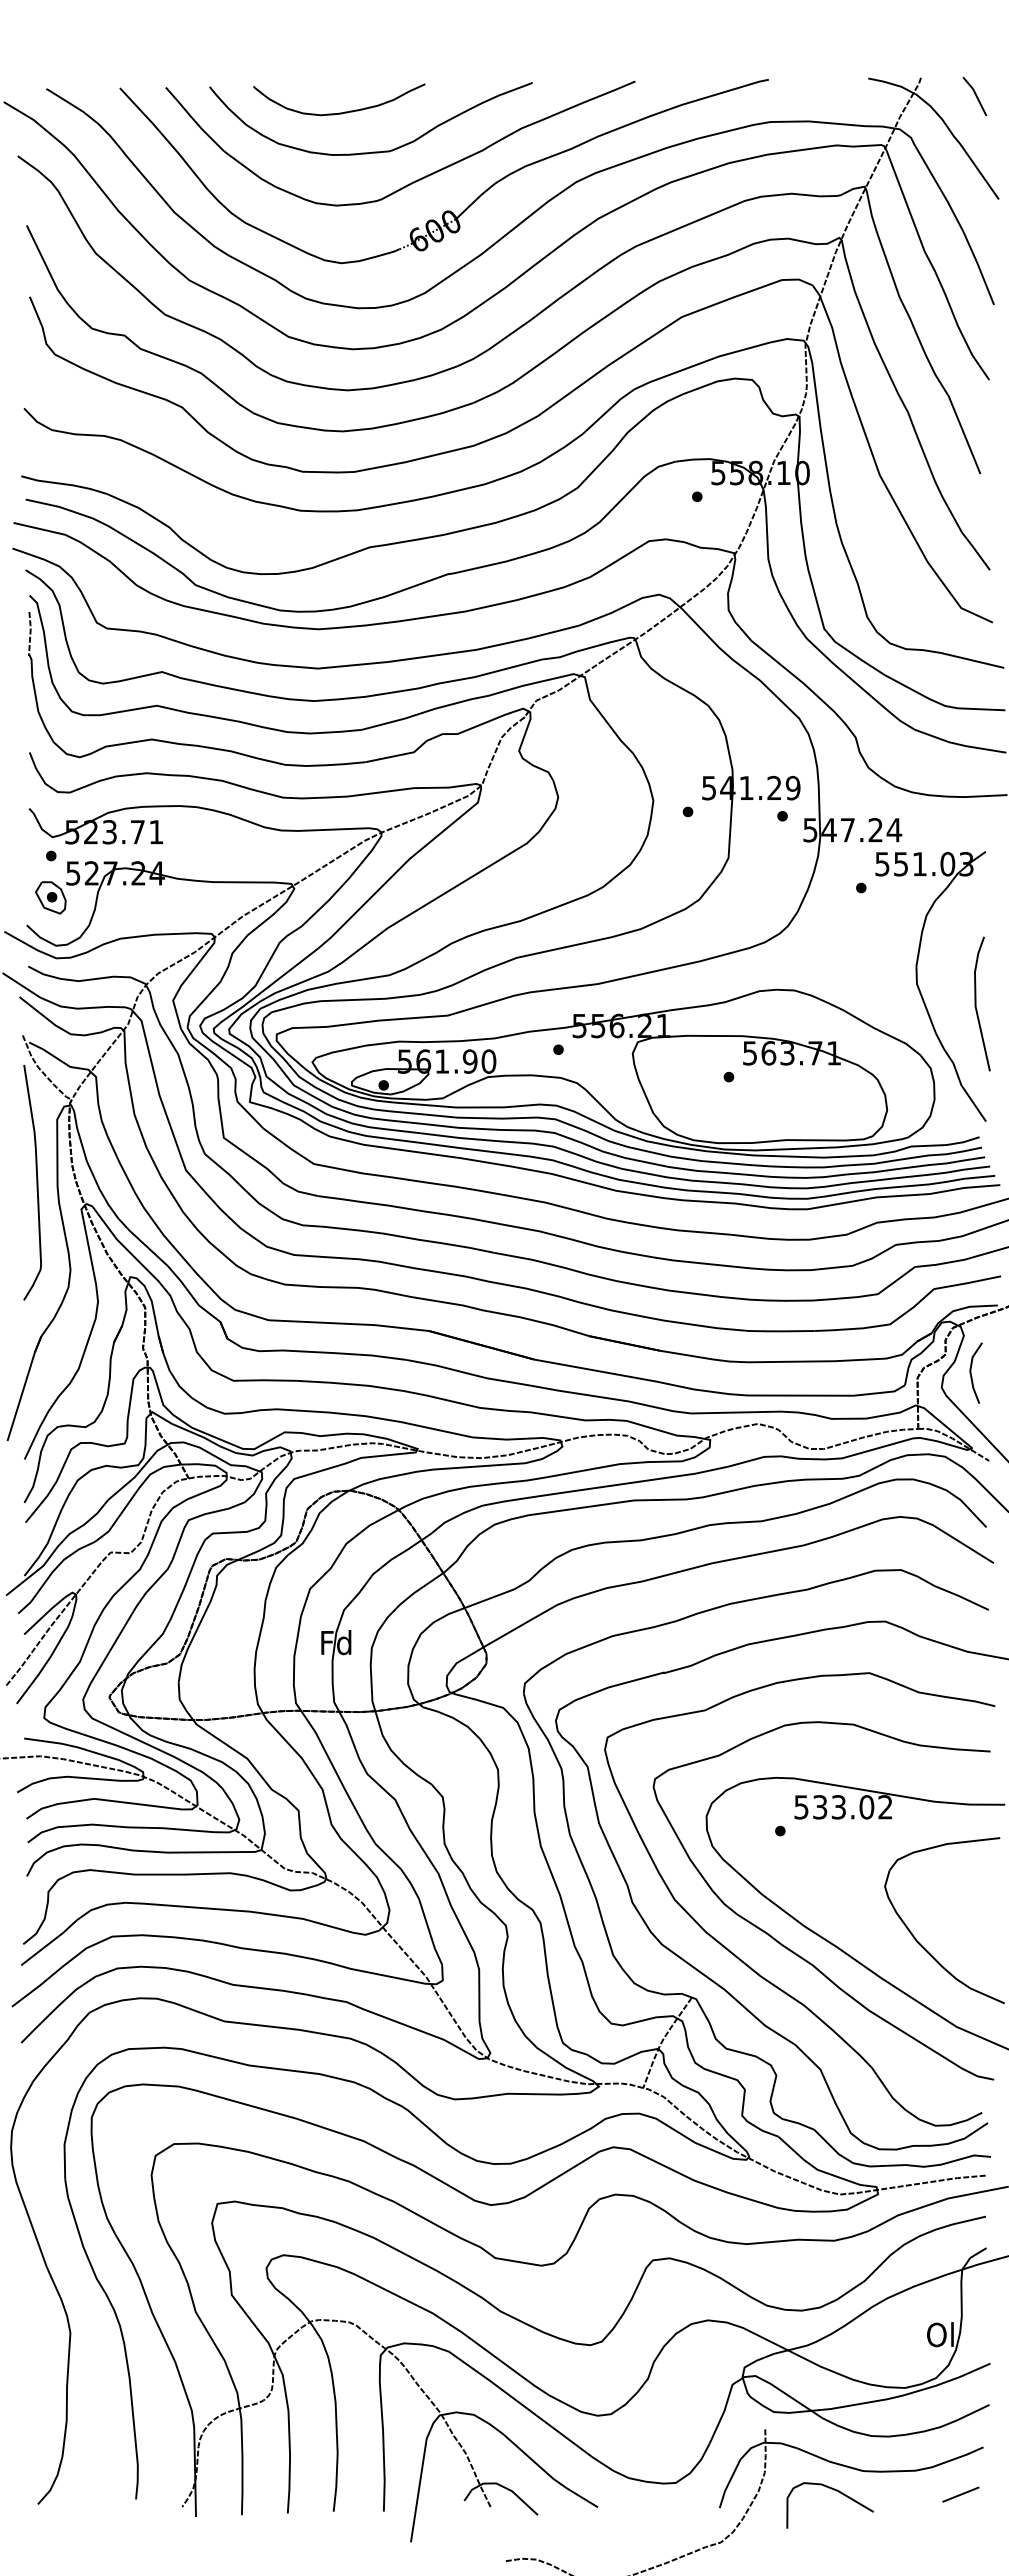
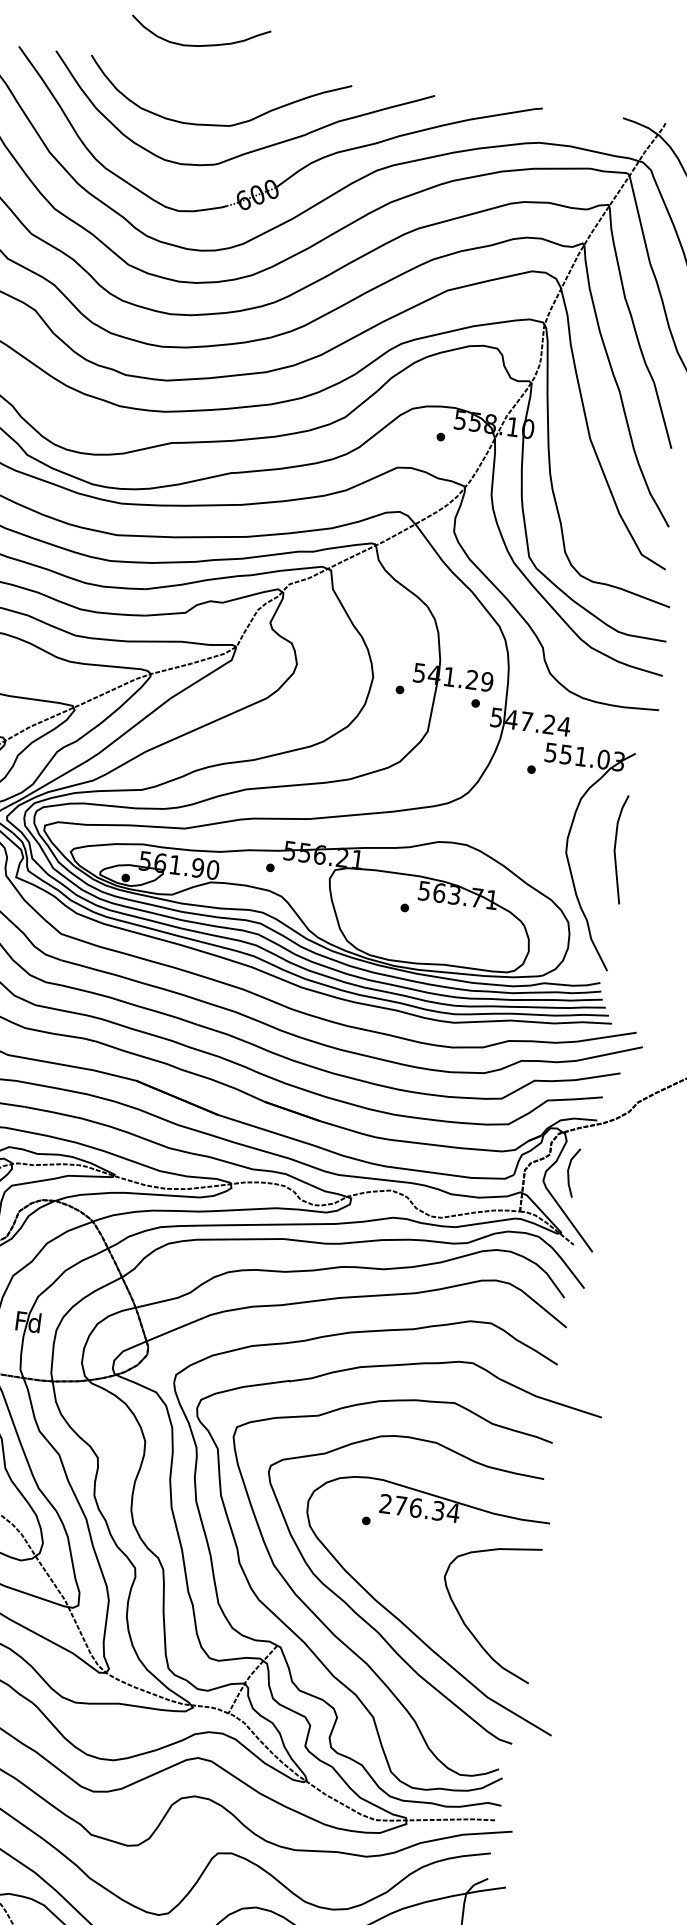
curve: (344, 111) -> (203, 44), moved
line: (976, 1003) -> (615, 848), moved
text: (843, 1807) -> (419, 1508), 533.02 -> 276.34

